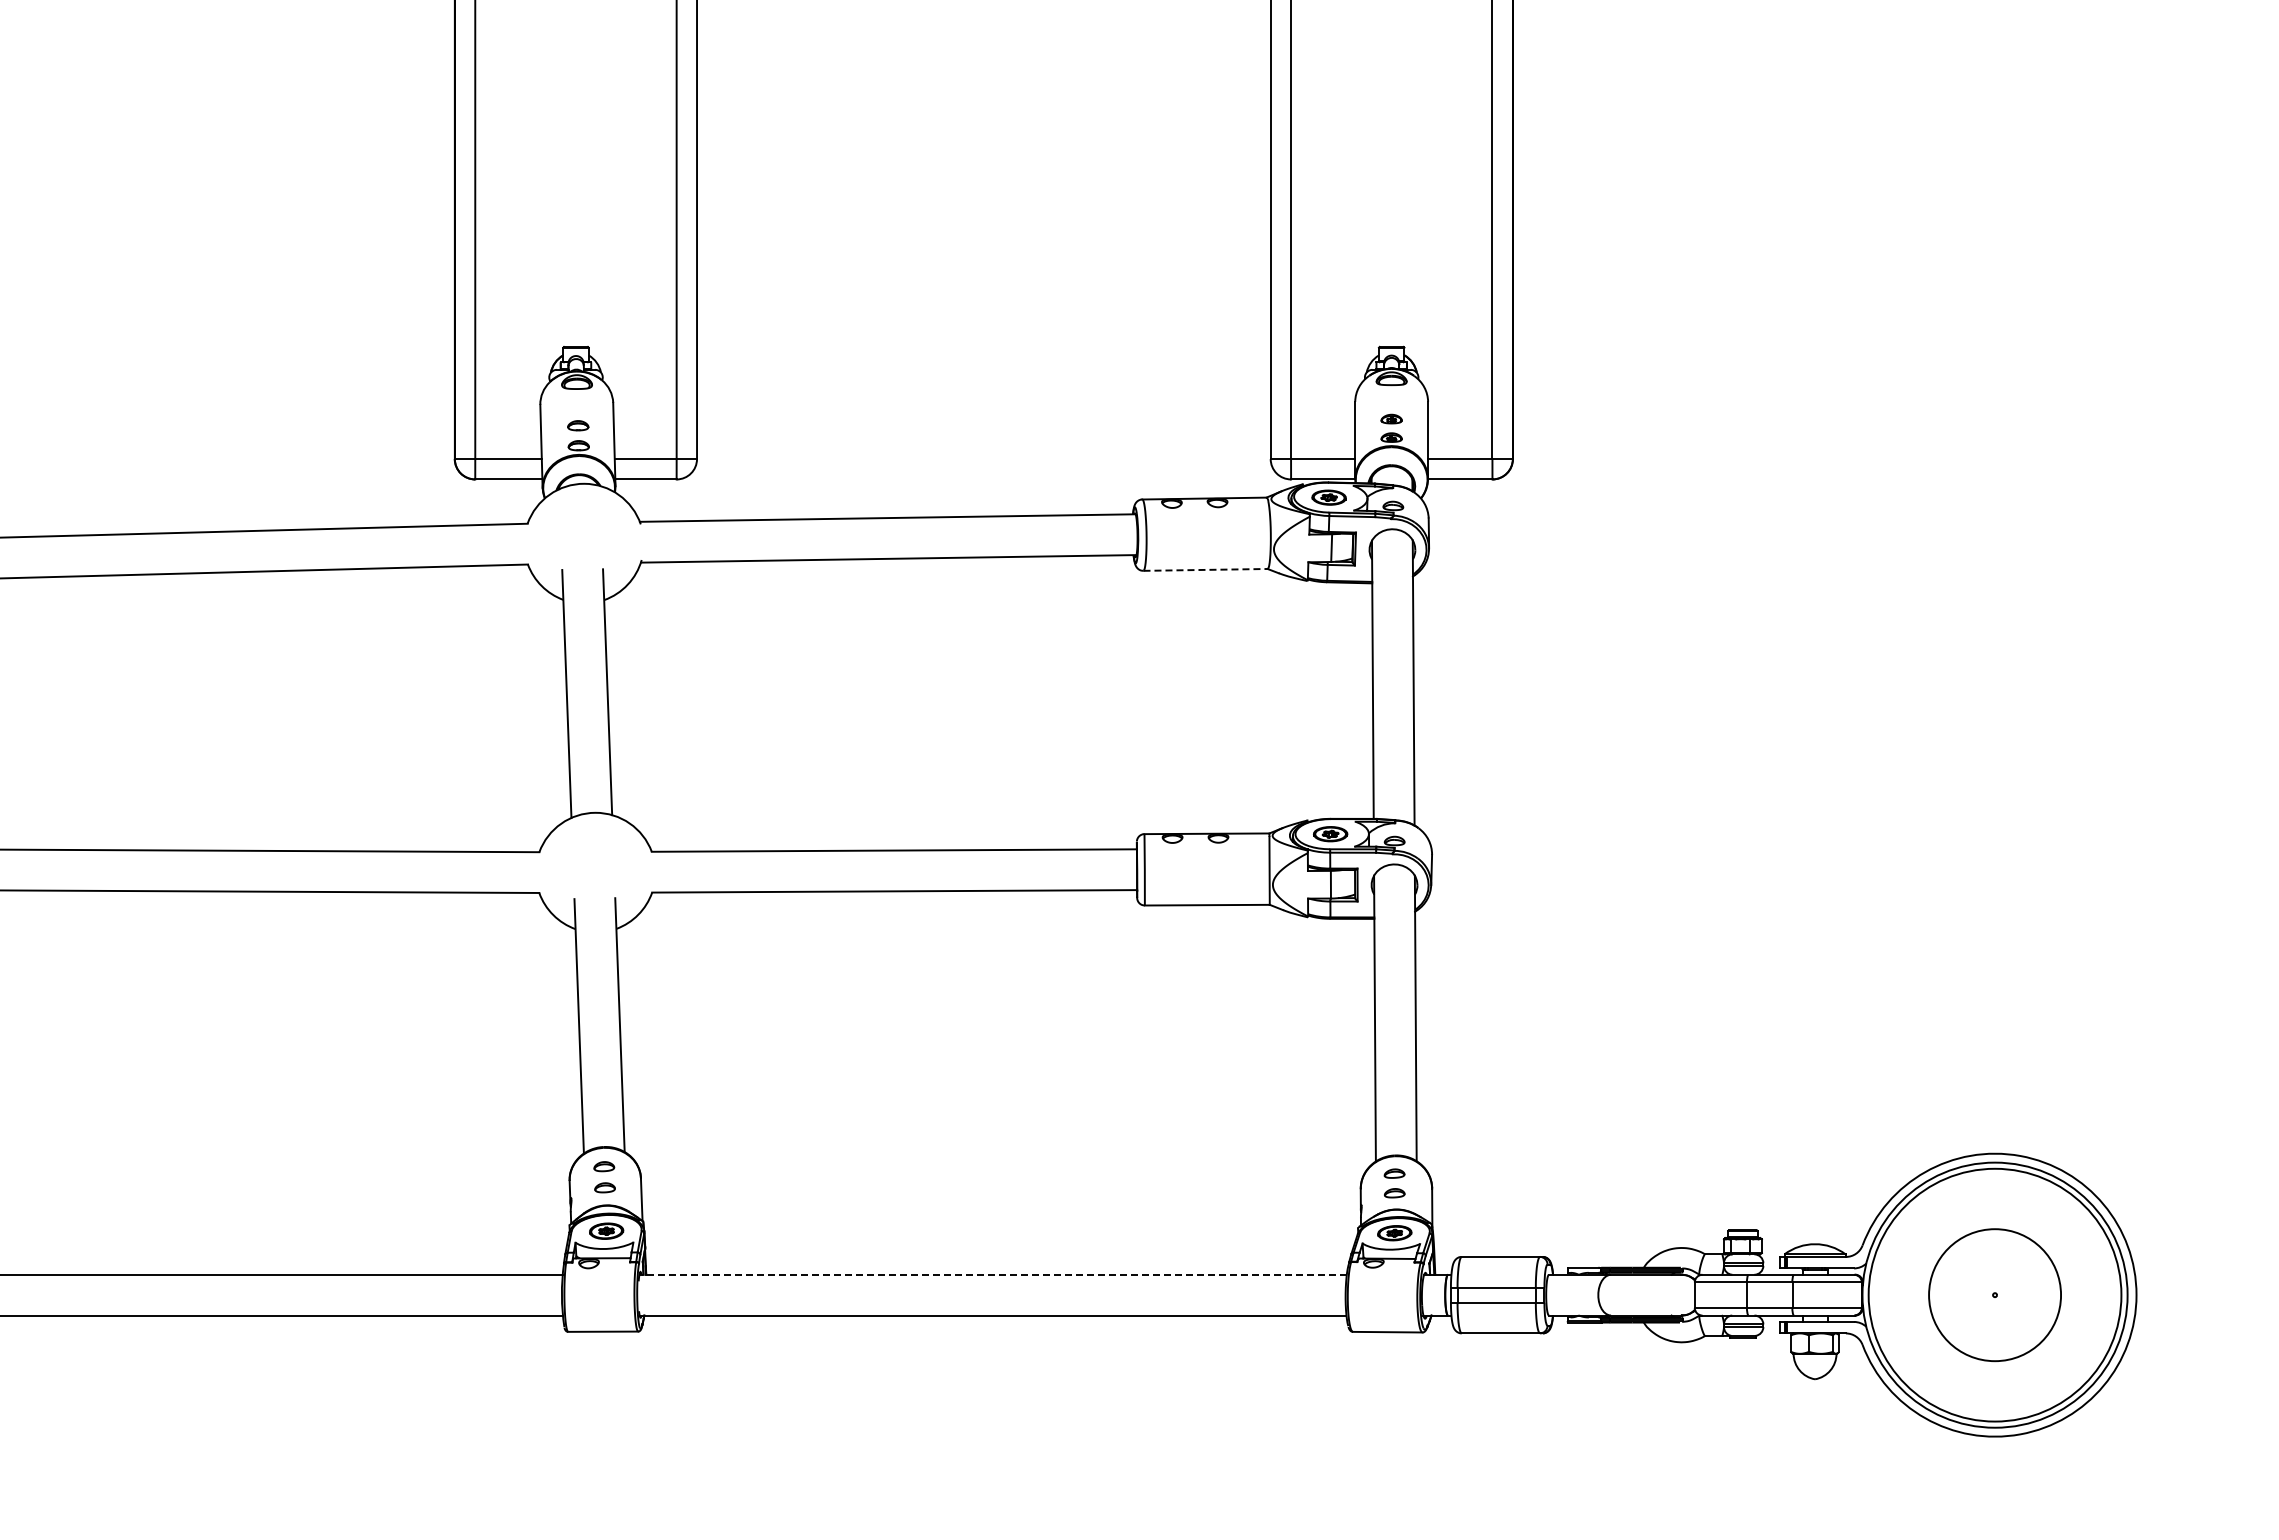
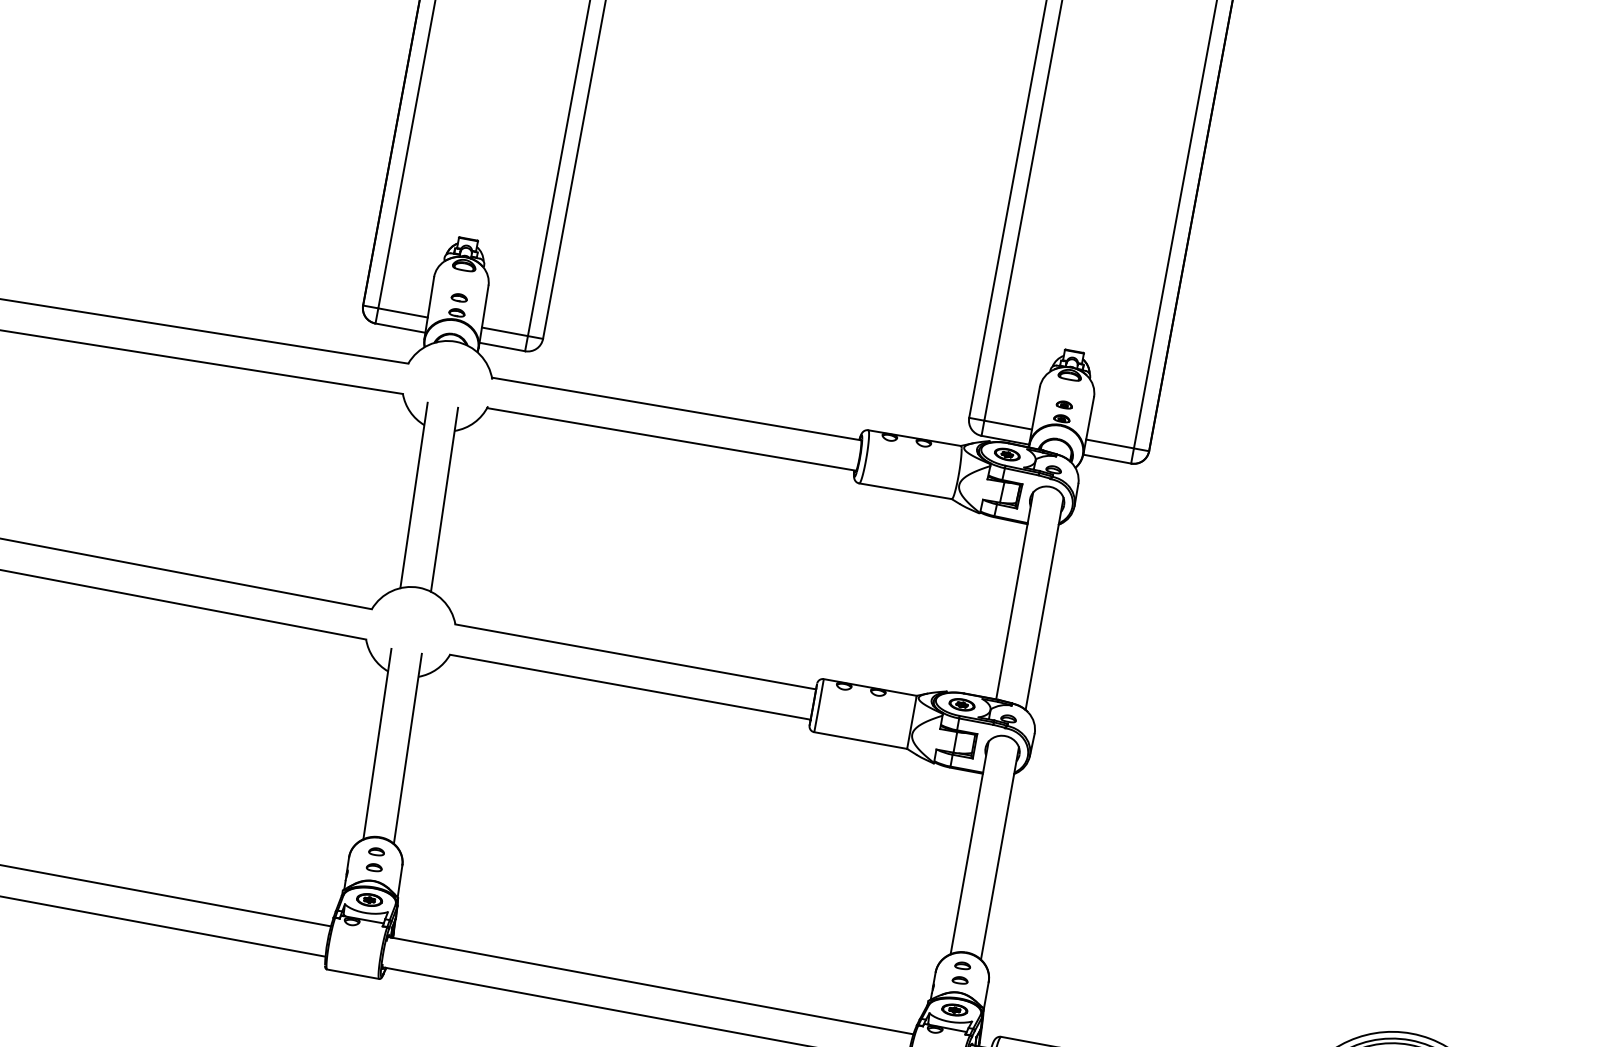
line: (1206, 569) -> (906, 491), dashed -> solid
line: (993, 1274) -> (651, 985), dashed -> solid

